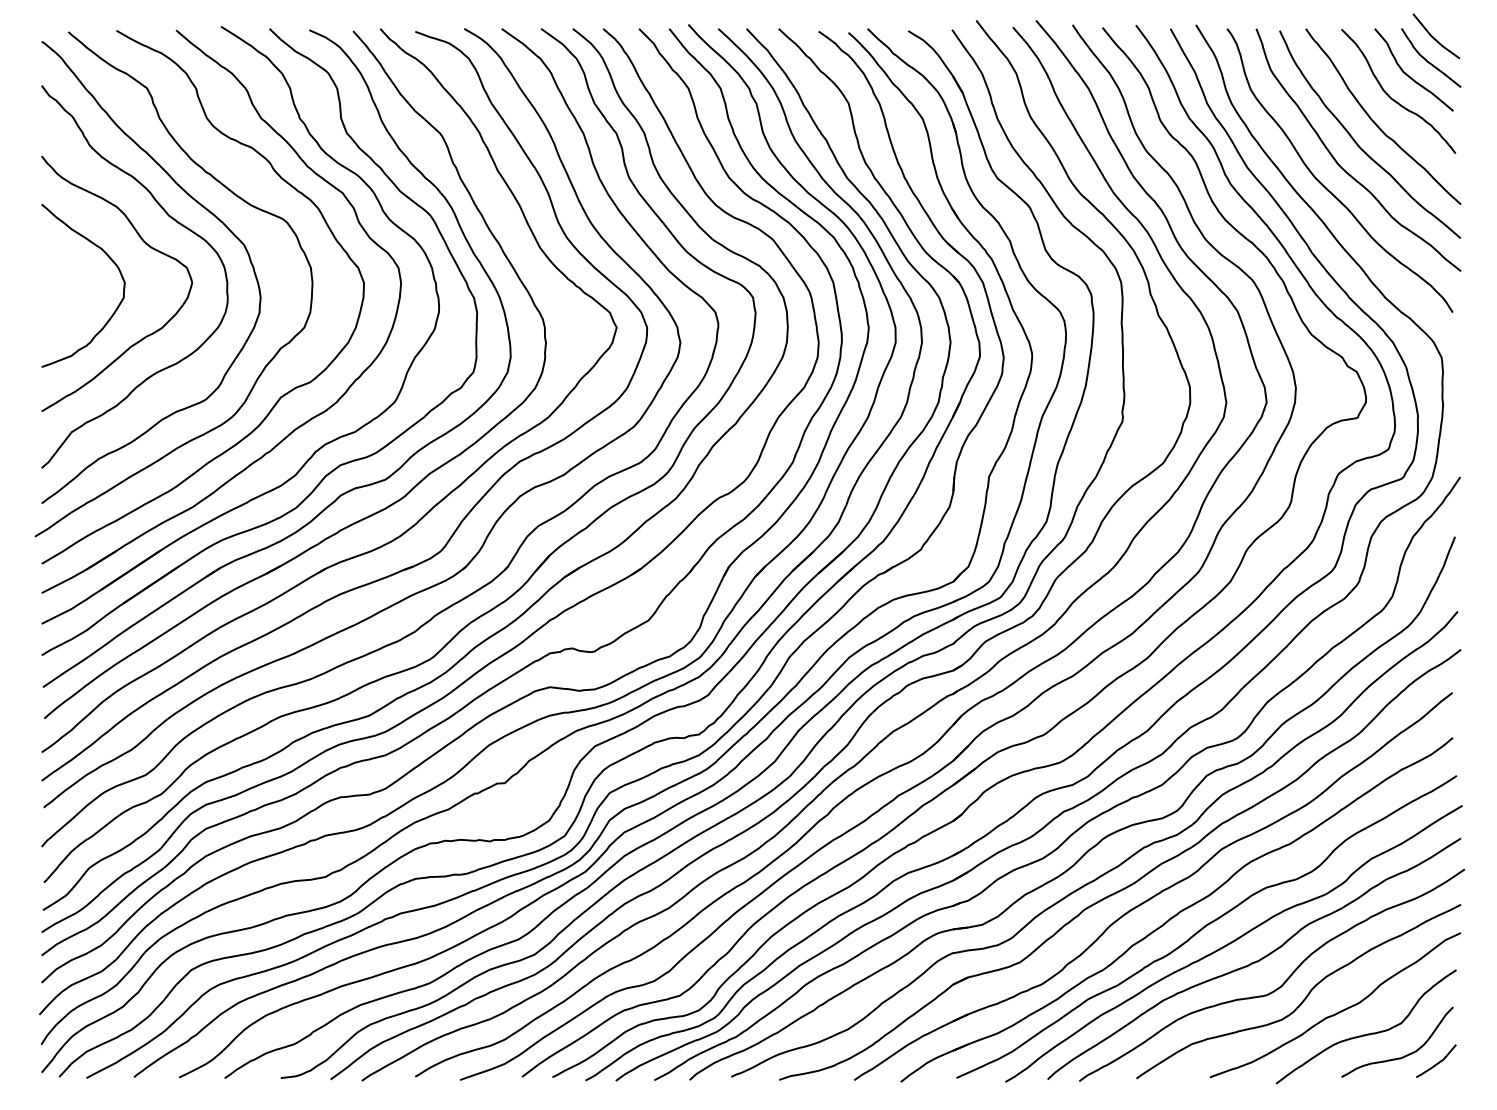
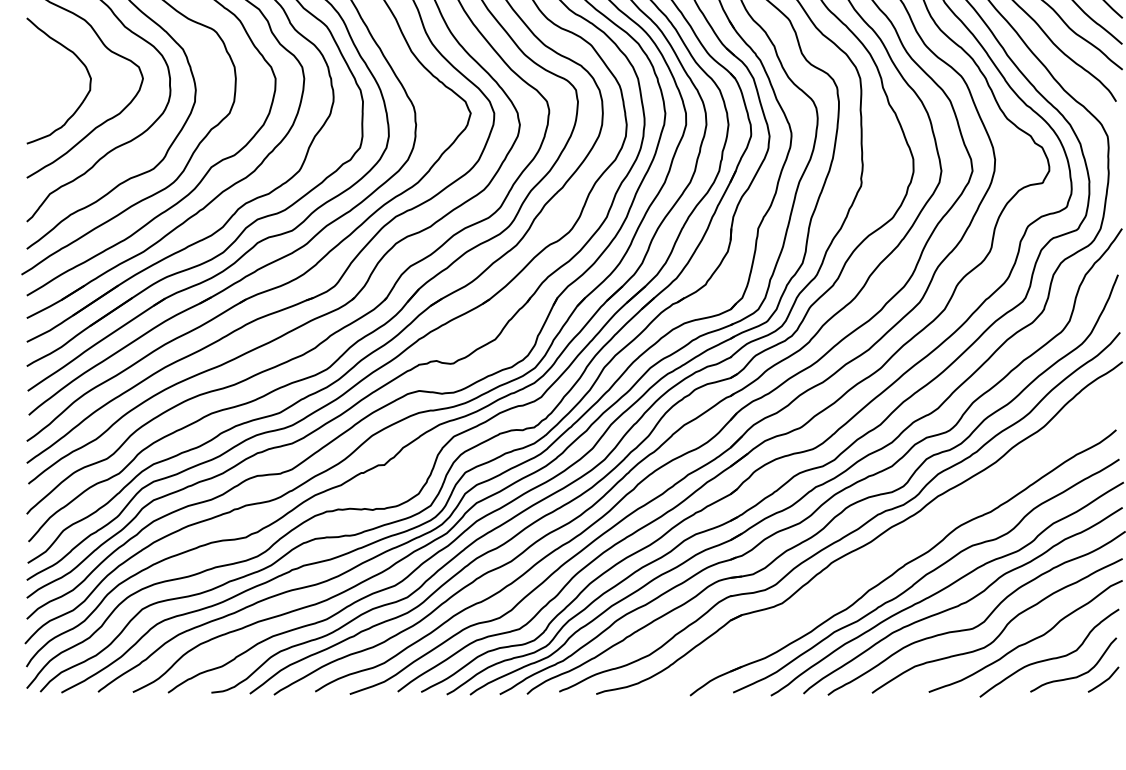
part: (1156, 893) -> (887, 550), removed

